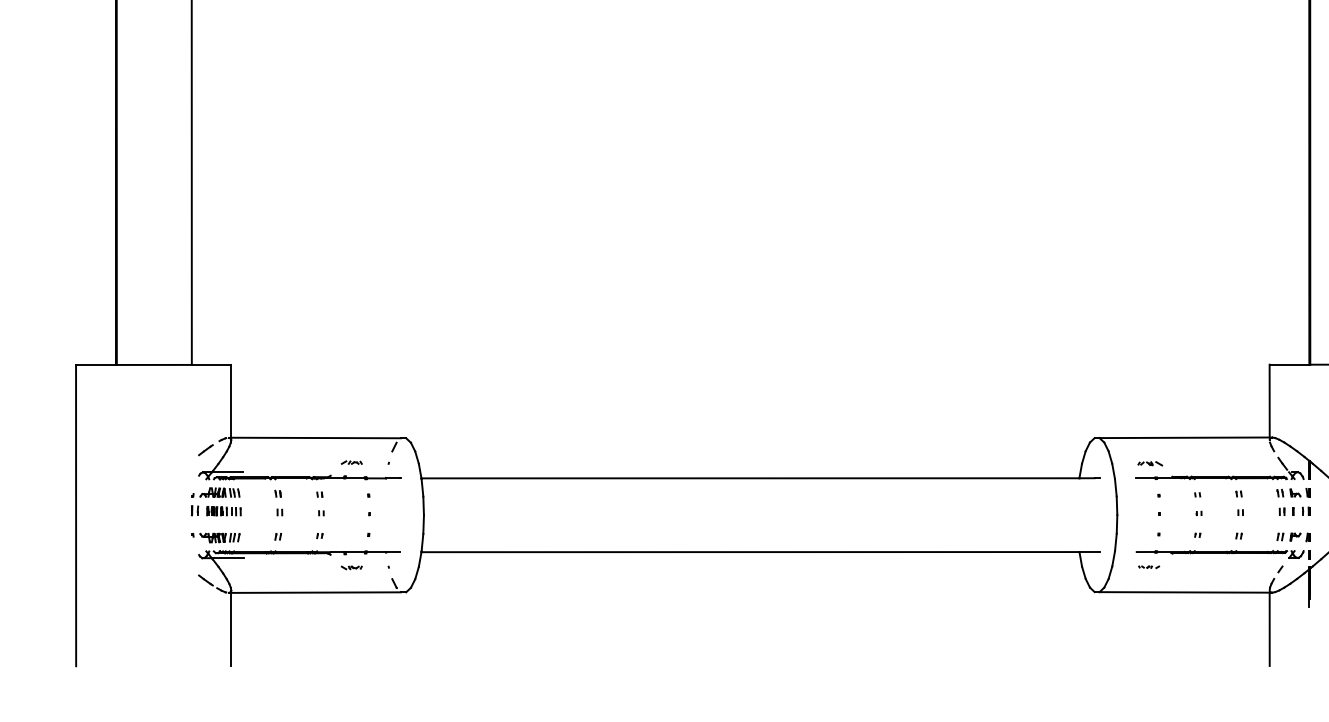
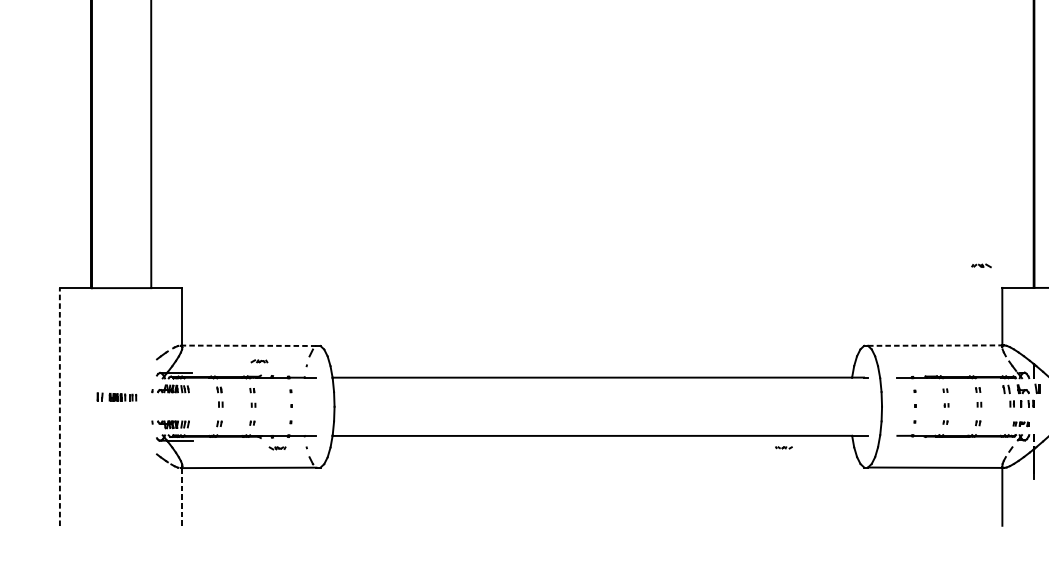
line: (1185, 437) -> (935, 345), solid -> dashed
line: (316, 438) -> (249, 346), solid -> dashed
line: (351, 461) -> (259, 360), moved
part: (1150, 463) -> (981, 265), moved
part: (1293, 492) -> (1021, 388), size x1.4
part: (216, 510) -> (117, 396), moved
line: (76, 515) -> (60, 406), solid -> dashed
part: (1293, 537) -> (1021, 424), size x0.6
part: (1149, 567) -> (784, 448), moved
line: (231, 629) -> (182, 497), solid -> dashed

